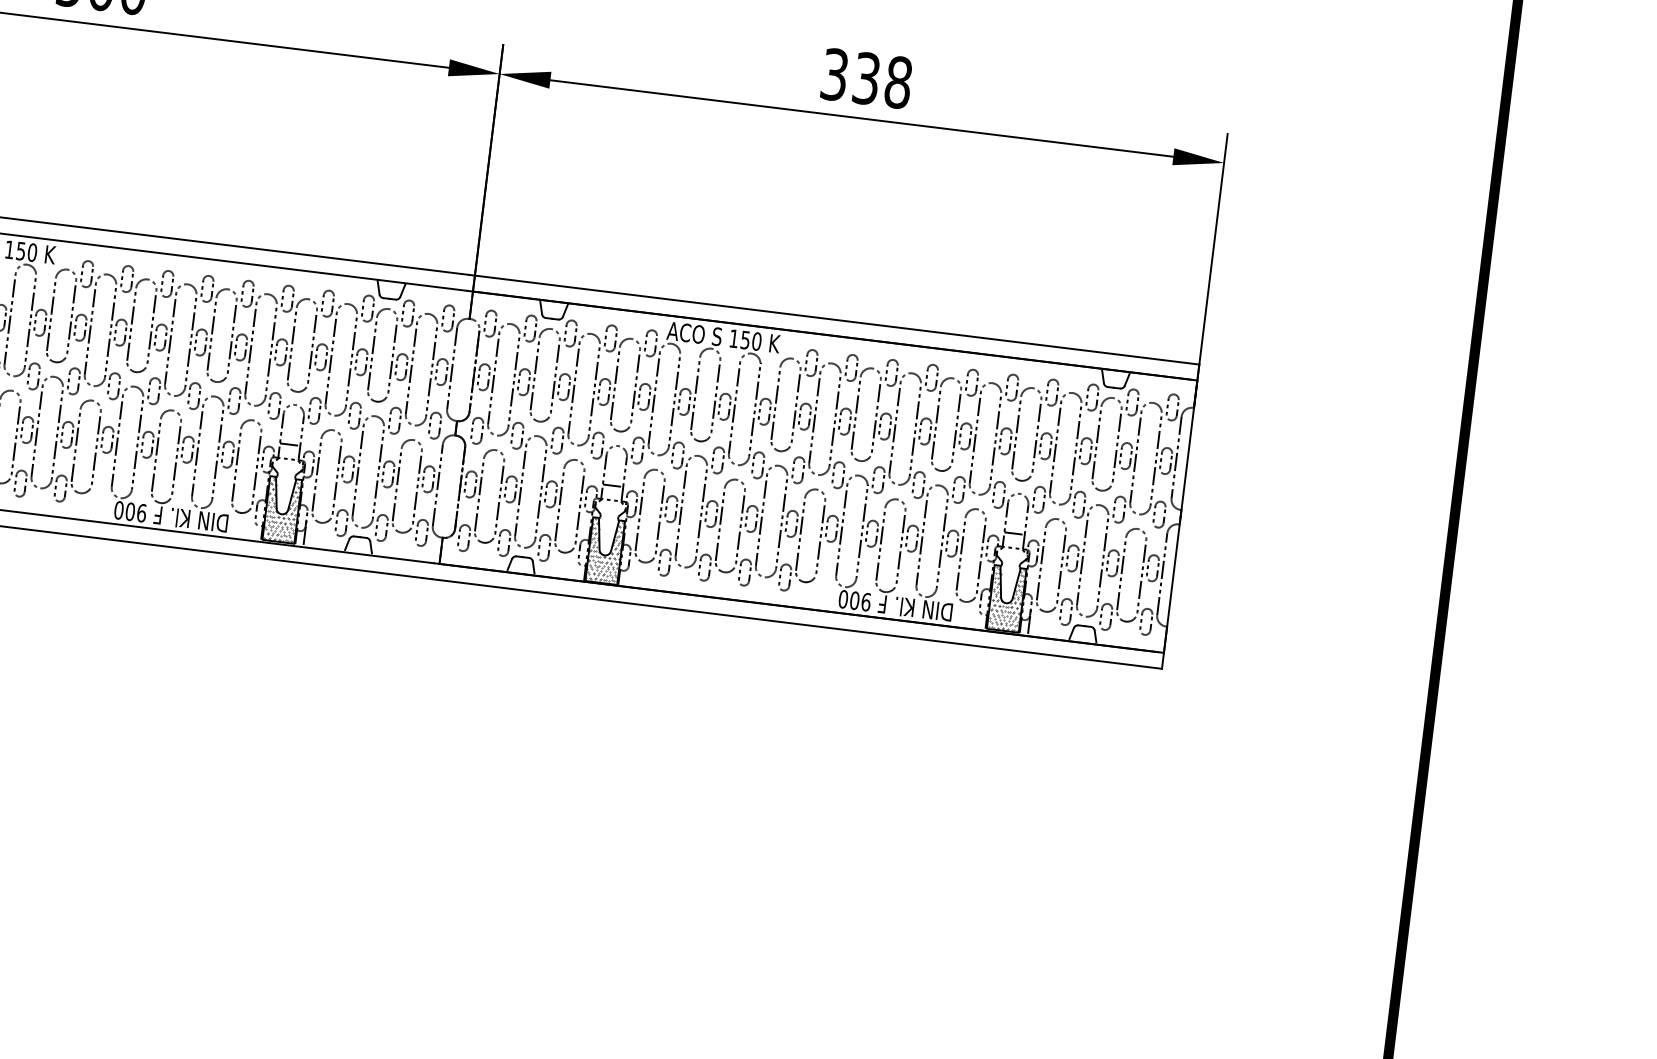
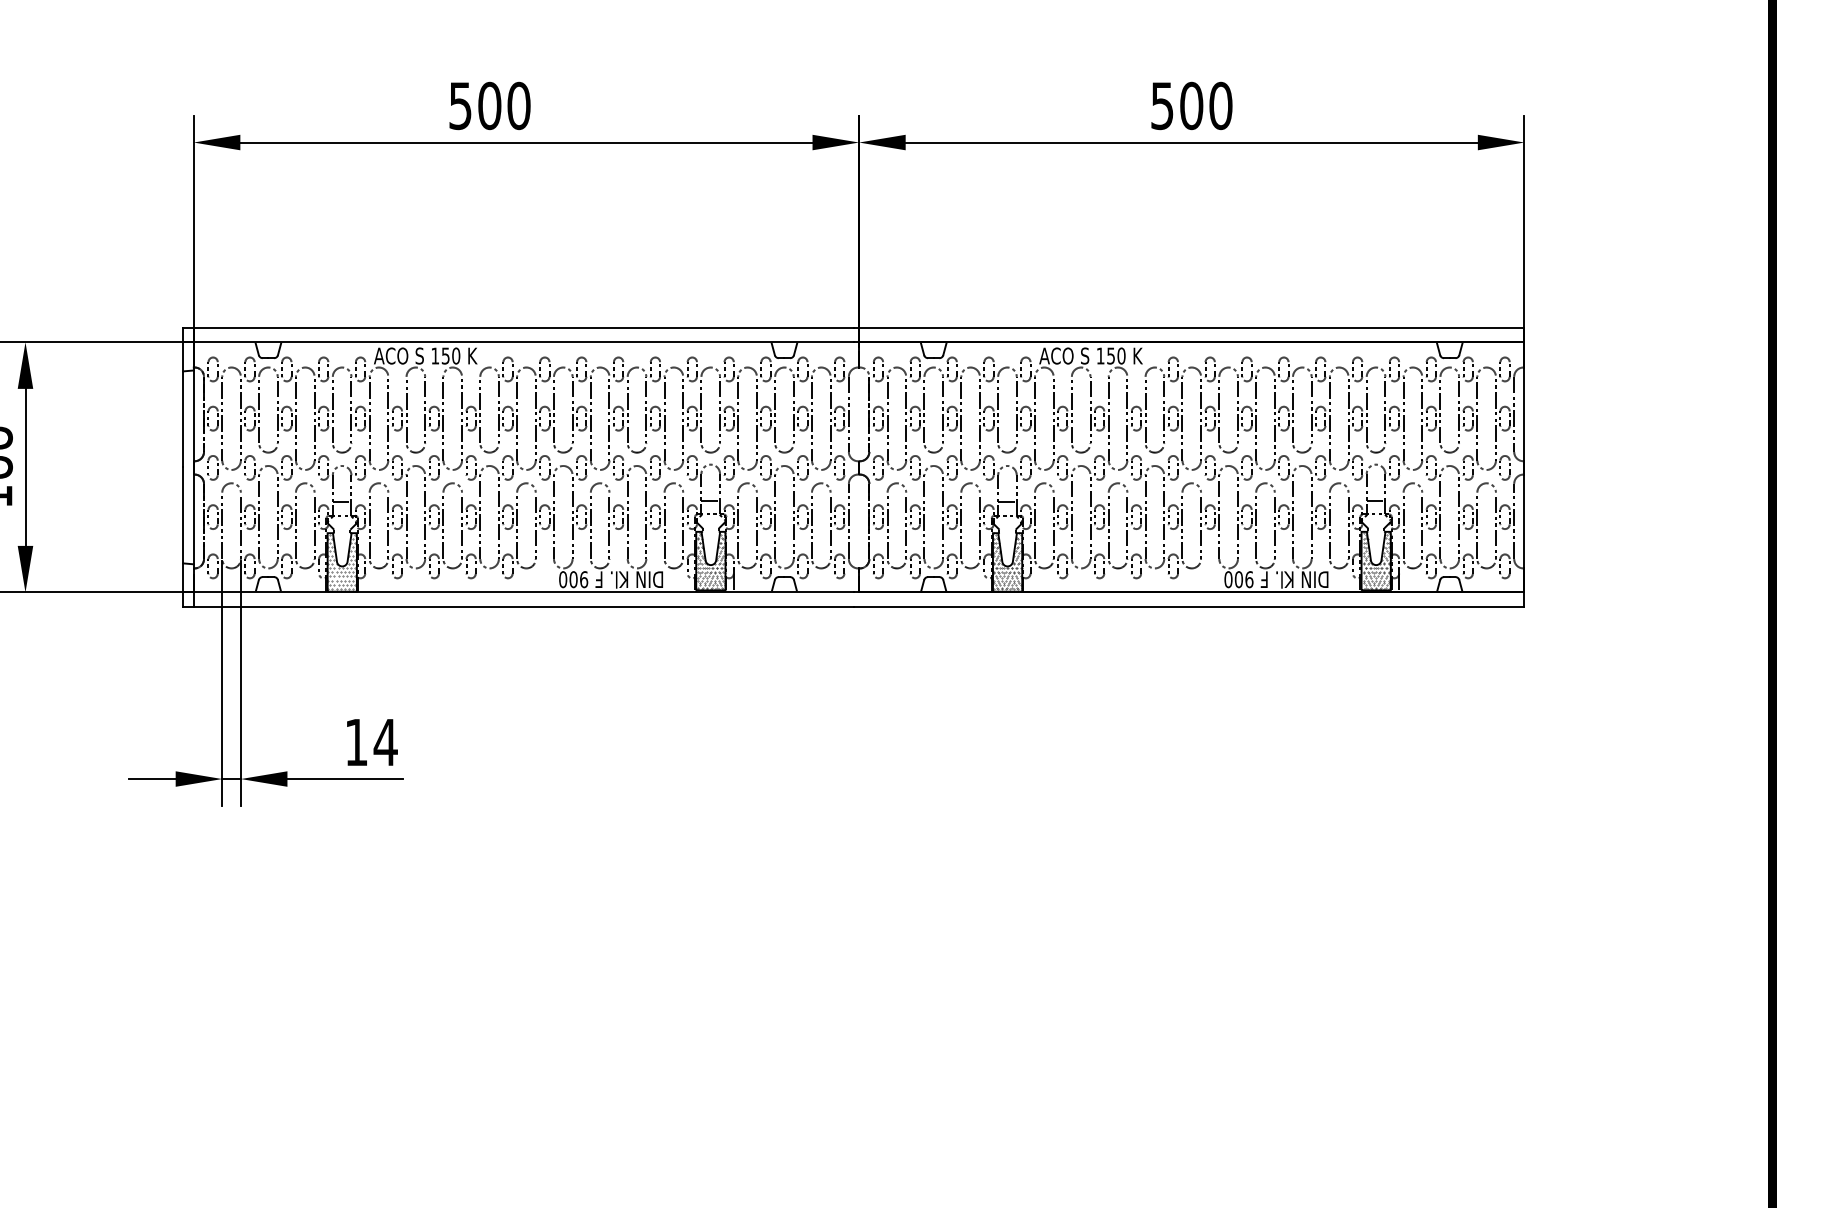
text: (866, 78) -> (1191, 105), 338 -> 500

